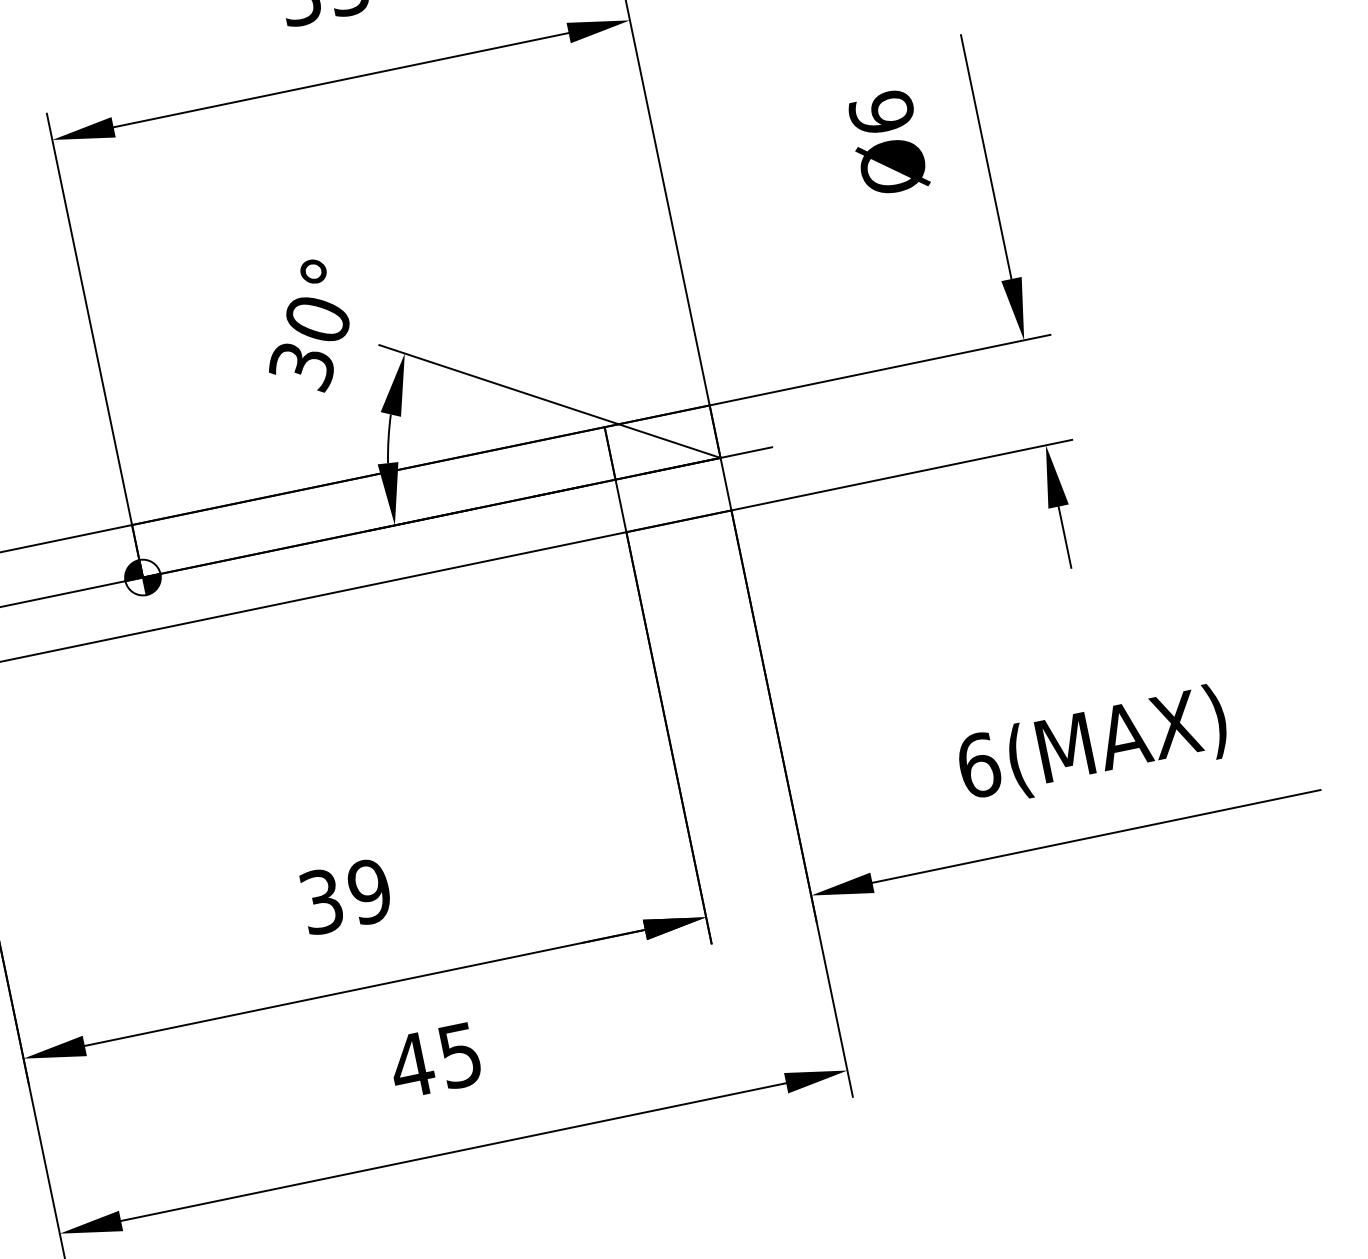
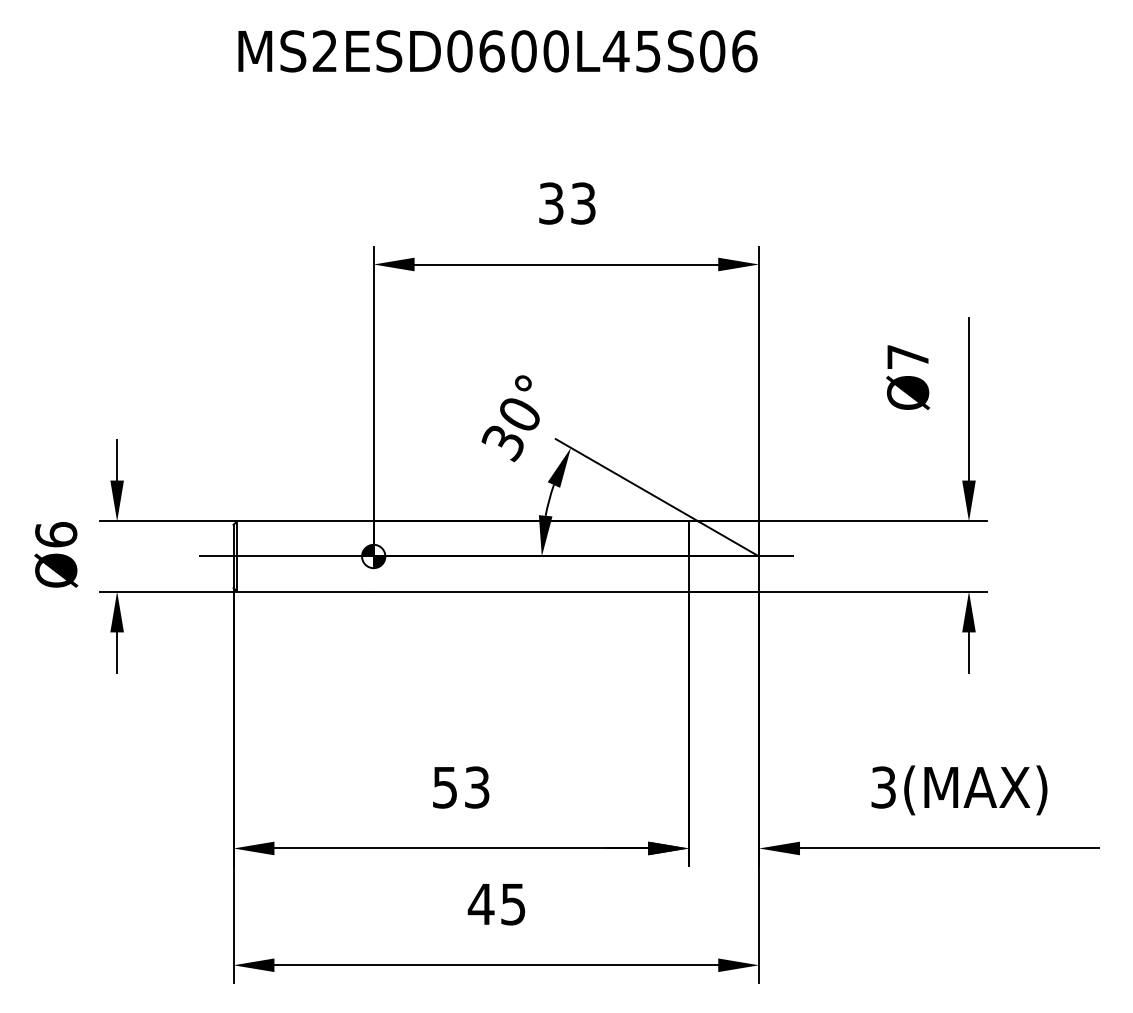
text: (882, 111) -> (908, 356), Ø6 -> Ø7
text: (978, 765) -> (883, 787), 6(MAX) -> 3(MAX)
text: (346, 896) -> (461, 787), 39 -> 53

